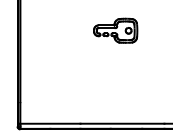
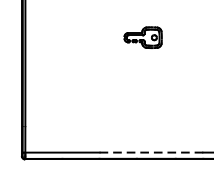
part: (115, 30) -> (142, 37), size x0.7
line: (122, 123) -> (151, 152), solid -> dashed

